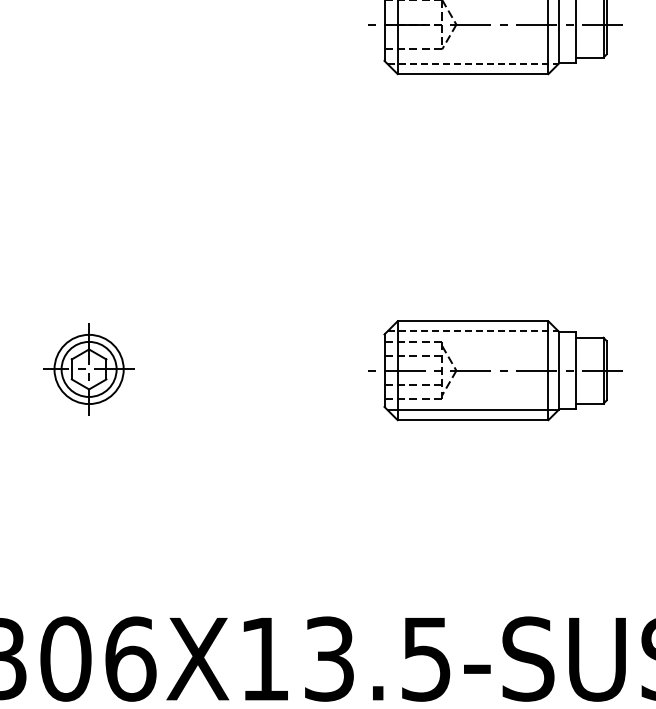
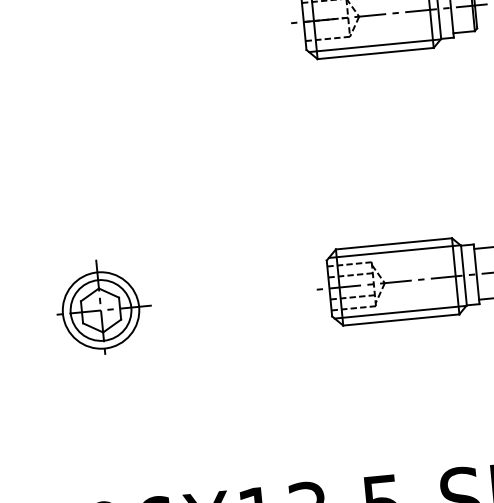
line: (473, 64) -> (375, 46), dashed -> solid
line: (473, 331) -> (395, 251), dashed -> solid
part: (91, 366) -> (103, 306), size x1.43

